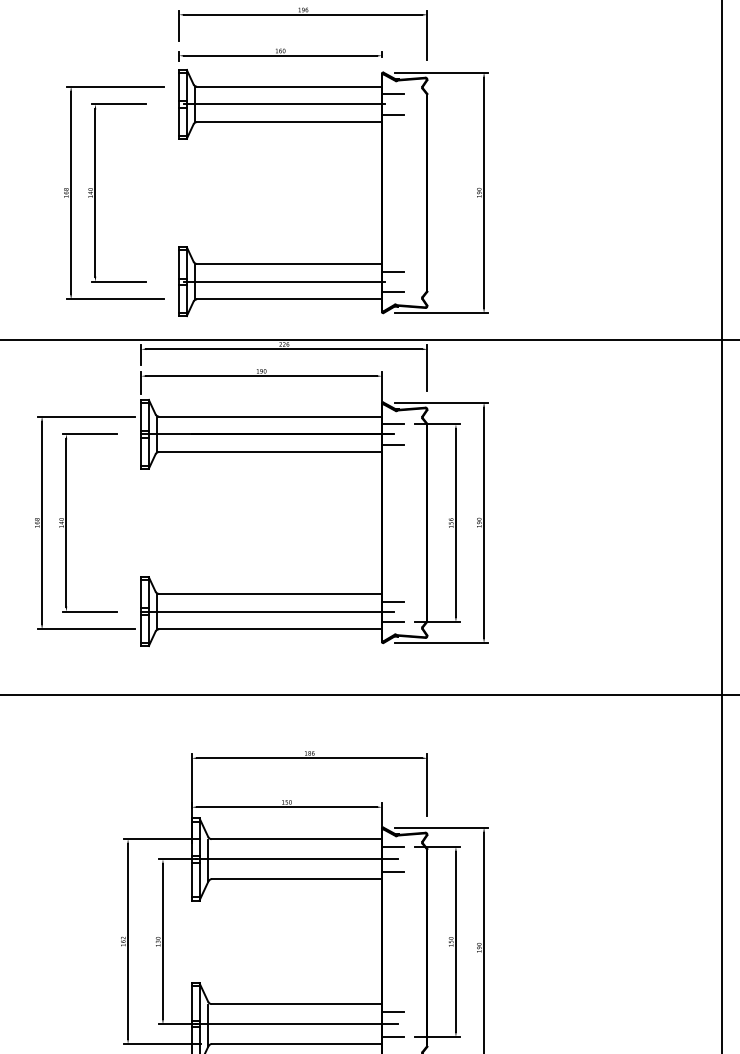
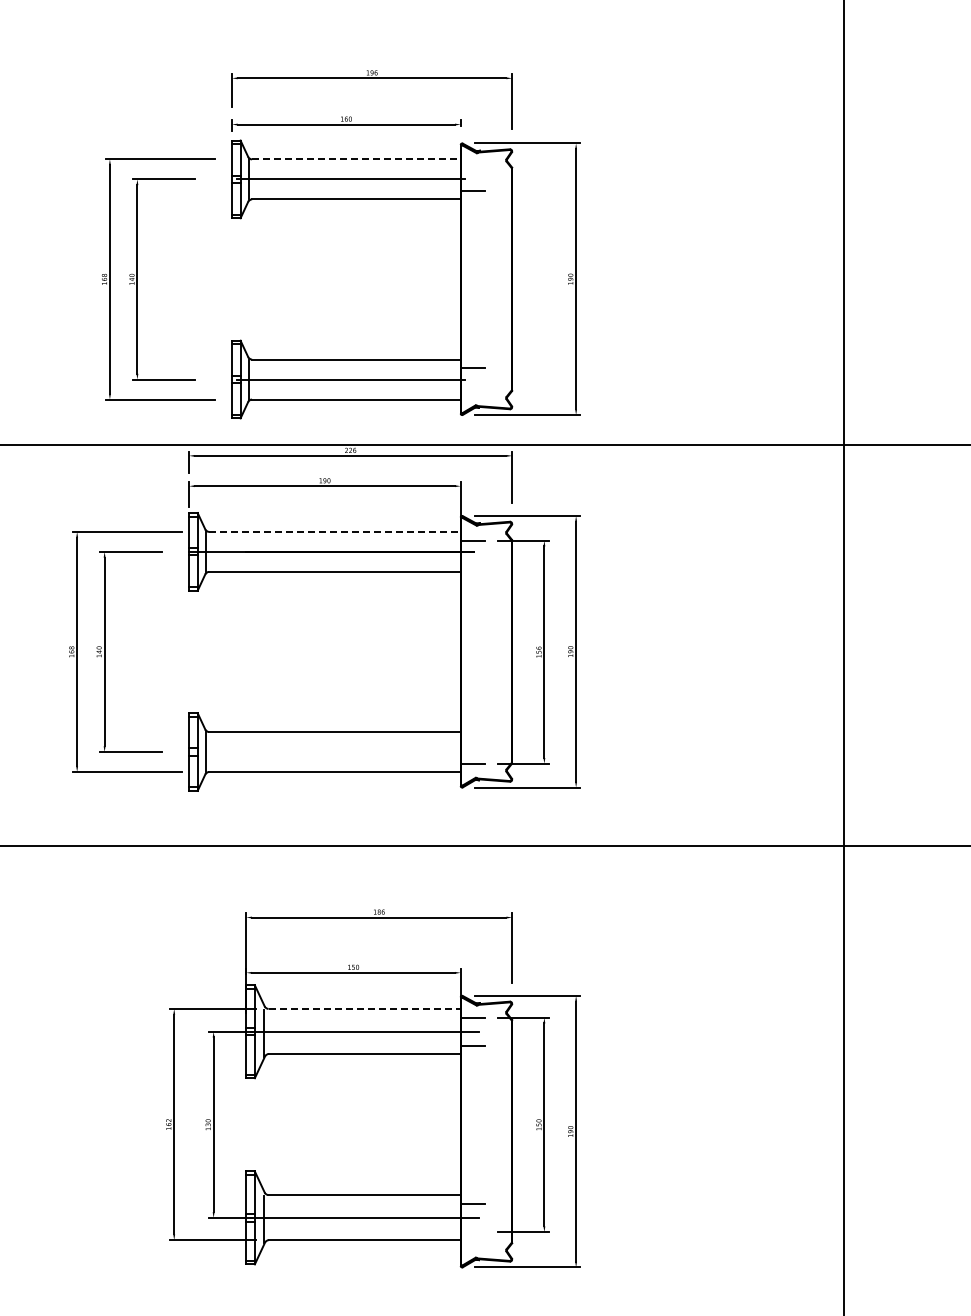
line: (289, 86) -> (356, 159), solid -> dashed
line: (392, 94) -> (472, 168), removed
line: (392, 292) -> (472, 391), removed
line: (270, 416) -> (334, 531), solid -> dashed
line: (392, 444) -> (472, 563), removed
line: (392, 601) -> (472, 740), removed
line: (267, 612) -> (331, 752), removed
line: (297, 838) -> (365, 1008), solid -> dashed
line: (392, 1037) -> (472, 1232), removed

